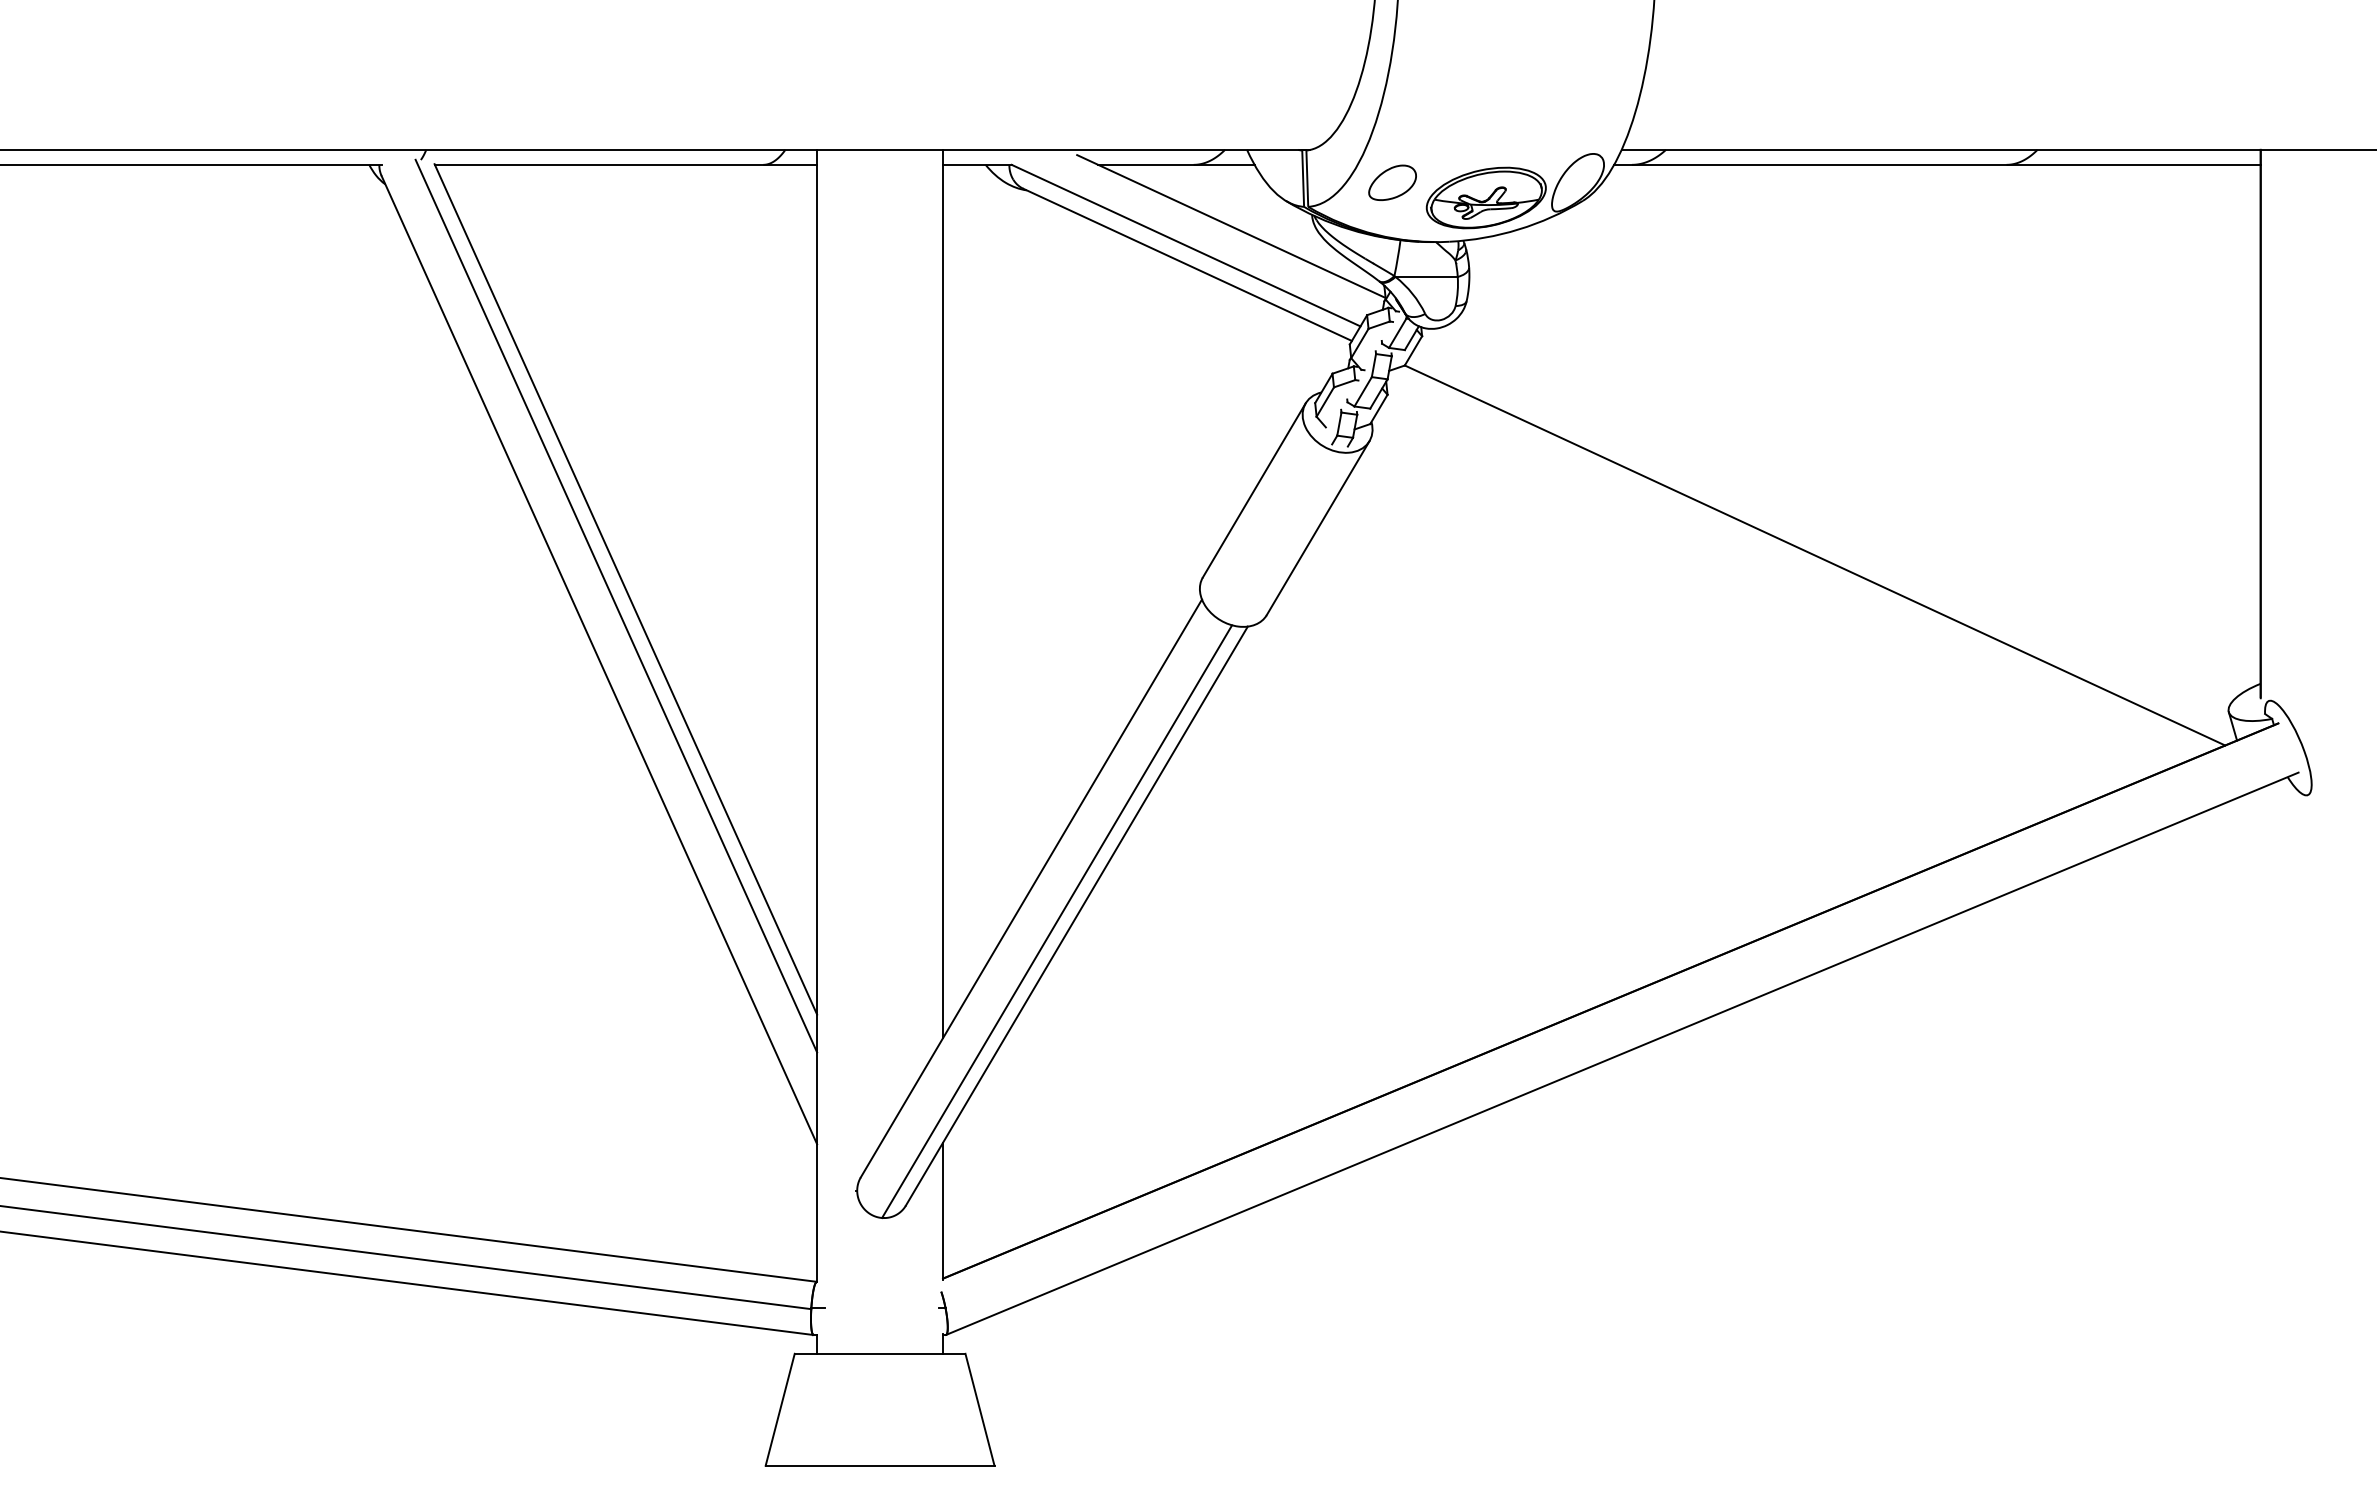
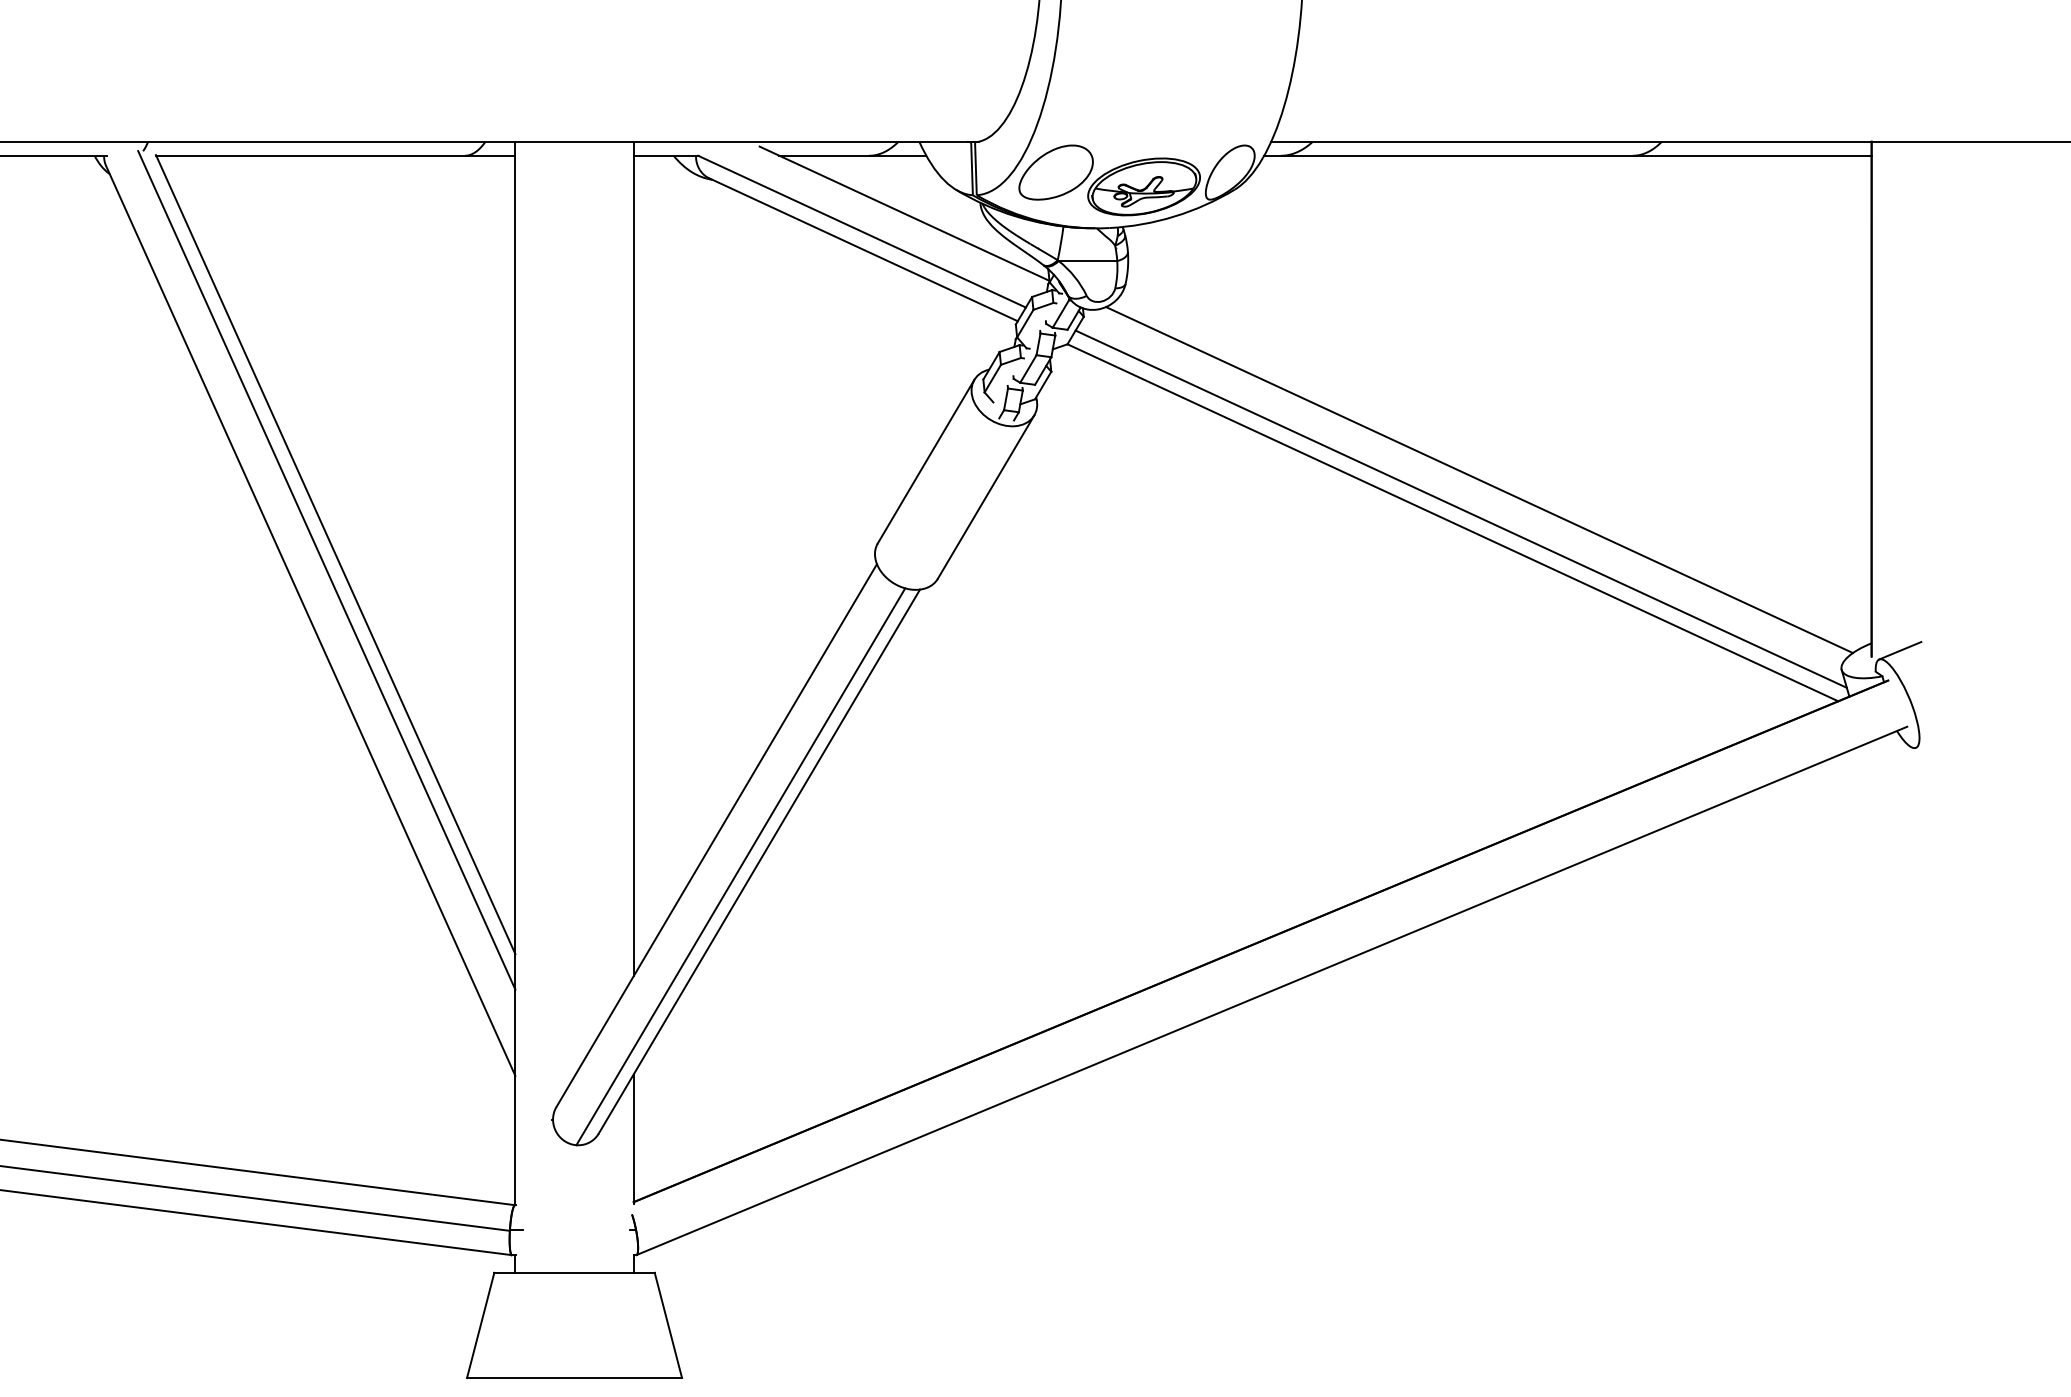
part: (1392, 182) -> (1055, 172), size x1.67
line: (1842, 509) -> (1478, 479), added
line: (1823, 540) -> (1460, 508), added
line: (2290, 691) -> (1899, 650), added

